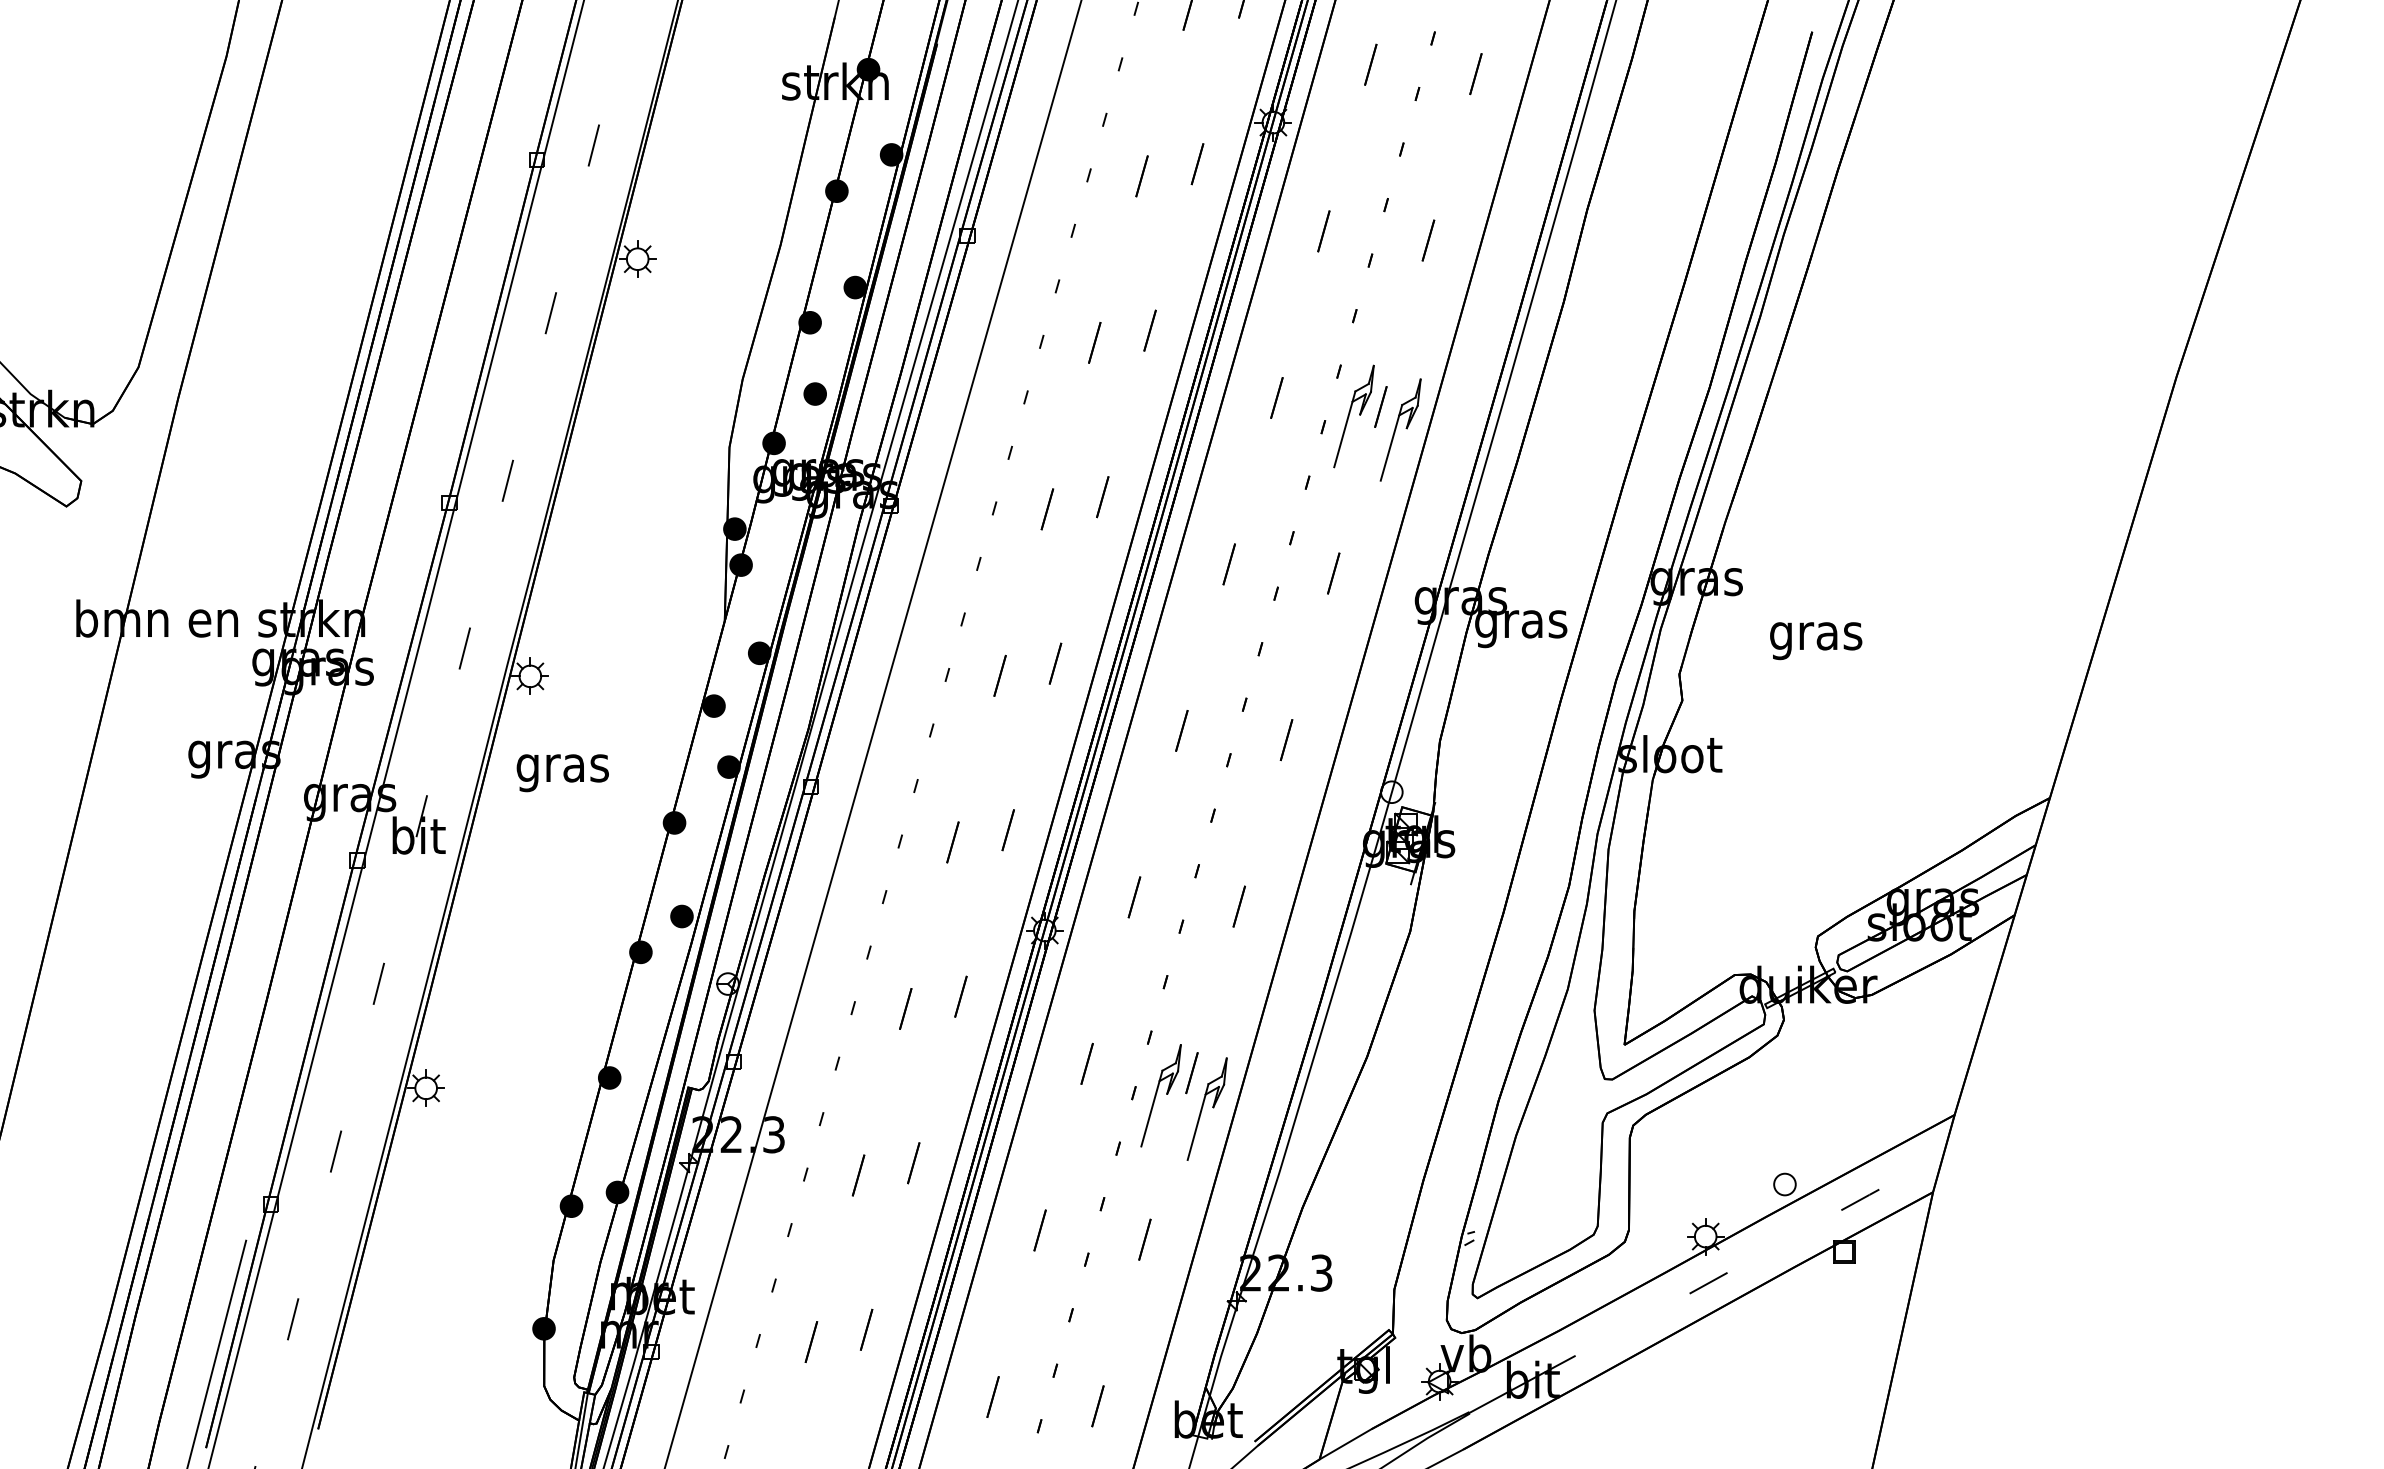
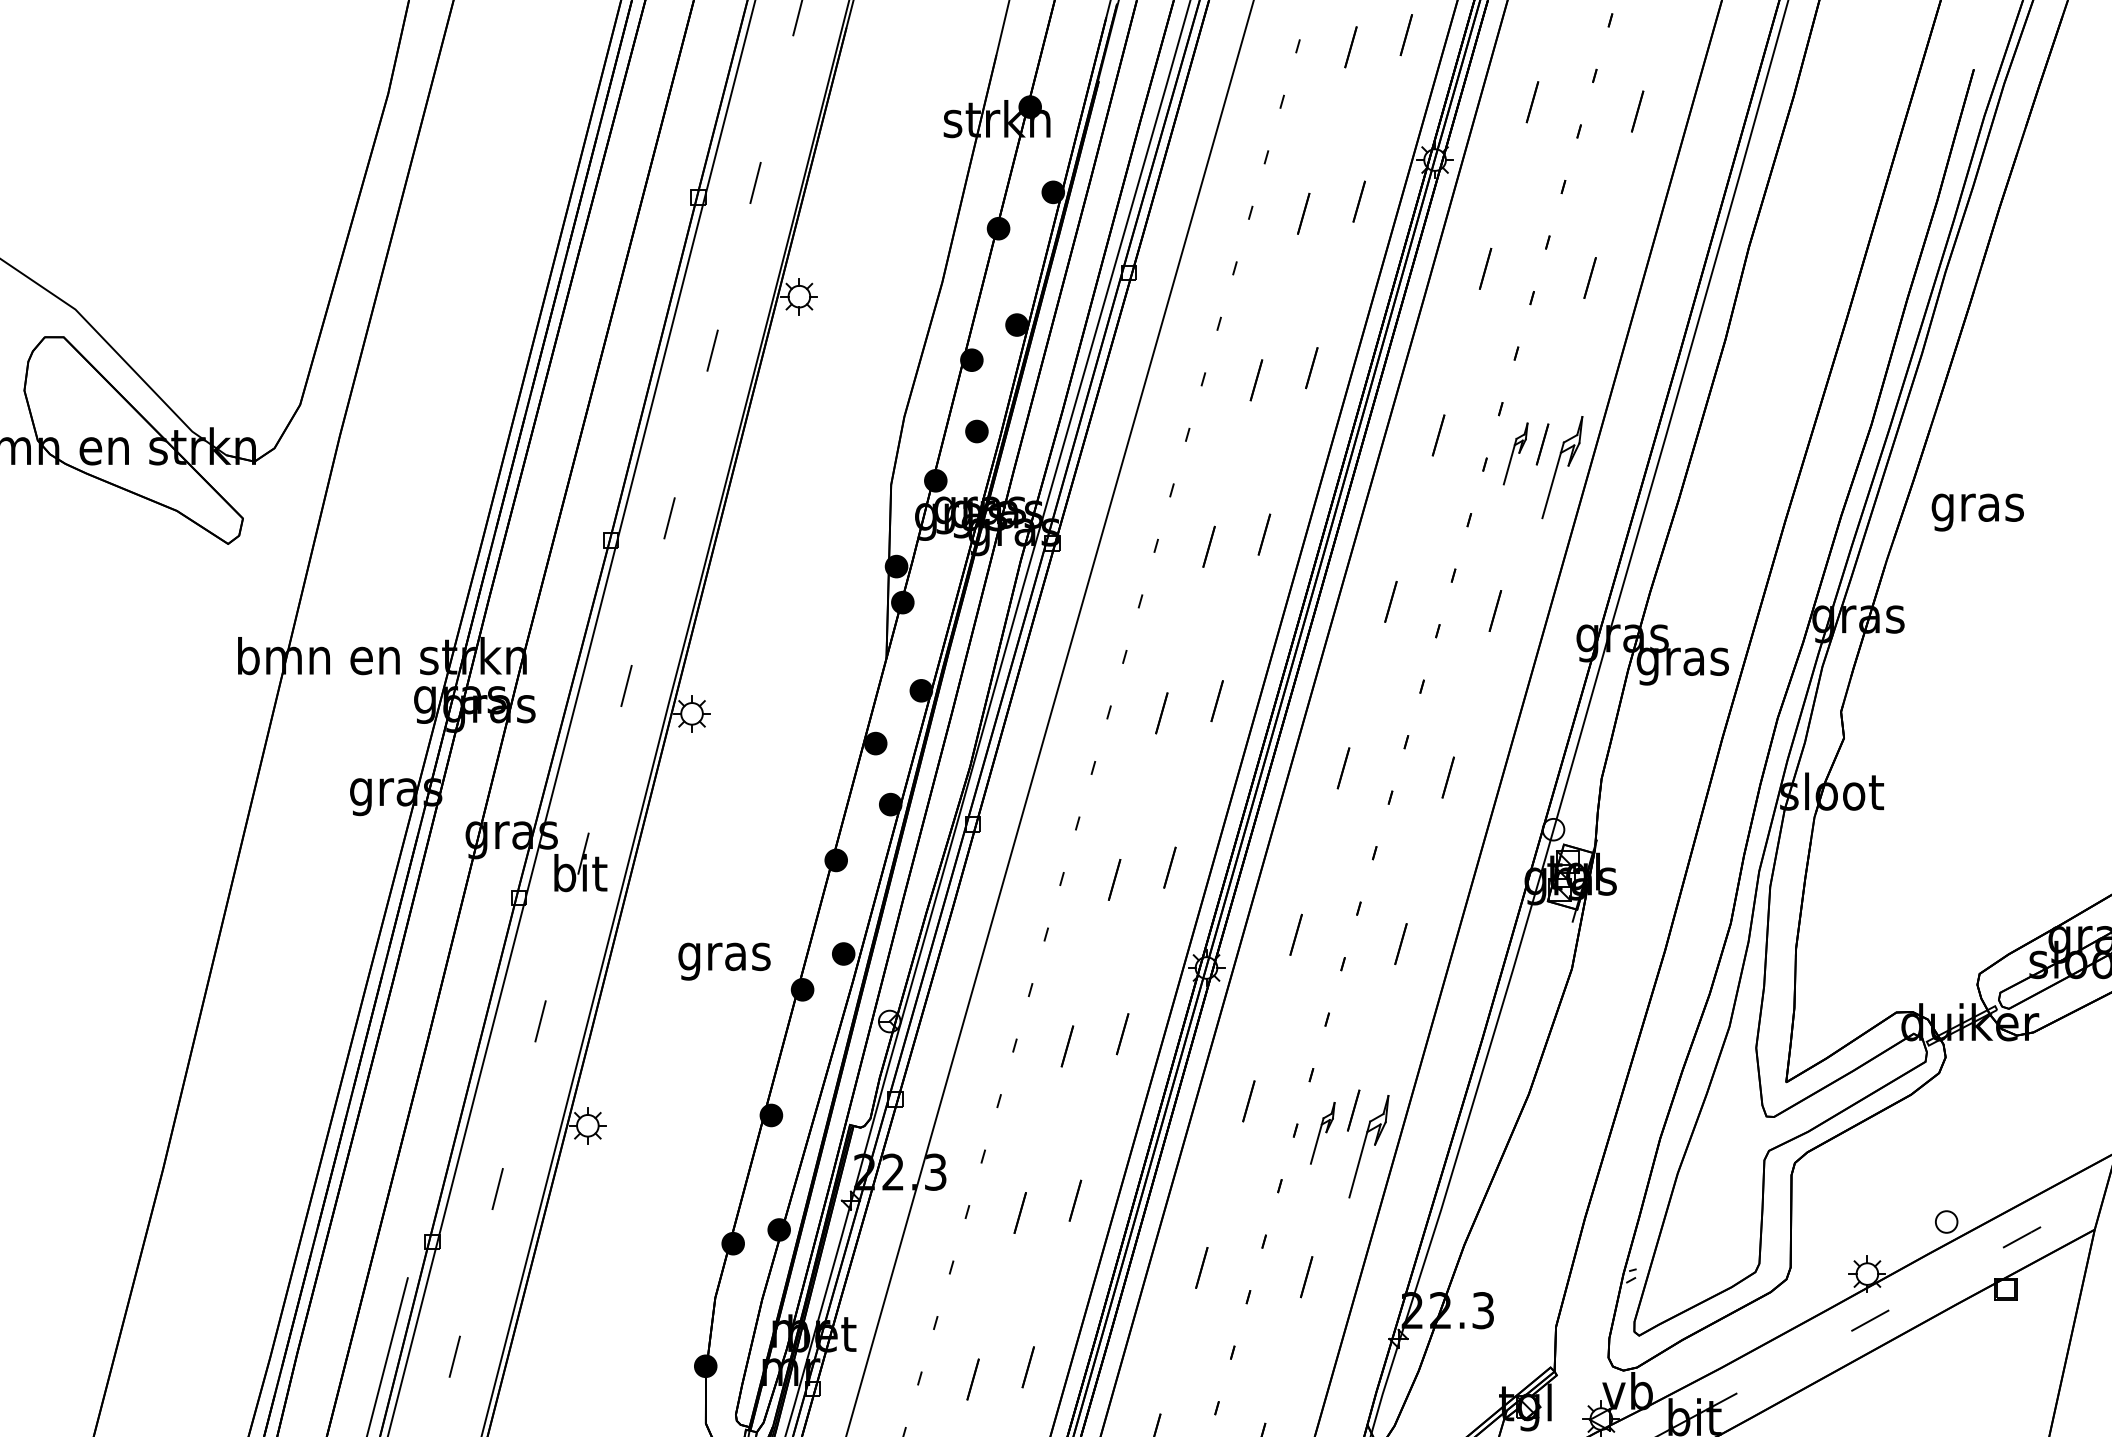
part: (1353, 416) -> (1515, 453), size x0.6
text: (1816, 641) -> (1978, 512), moved
text: (562, 773) -> (724, 961), moved
part: (1160, 1095) -> (1322, 1132), size x0.6

